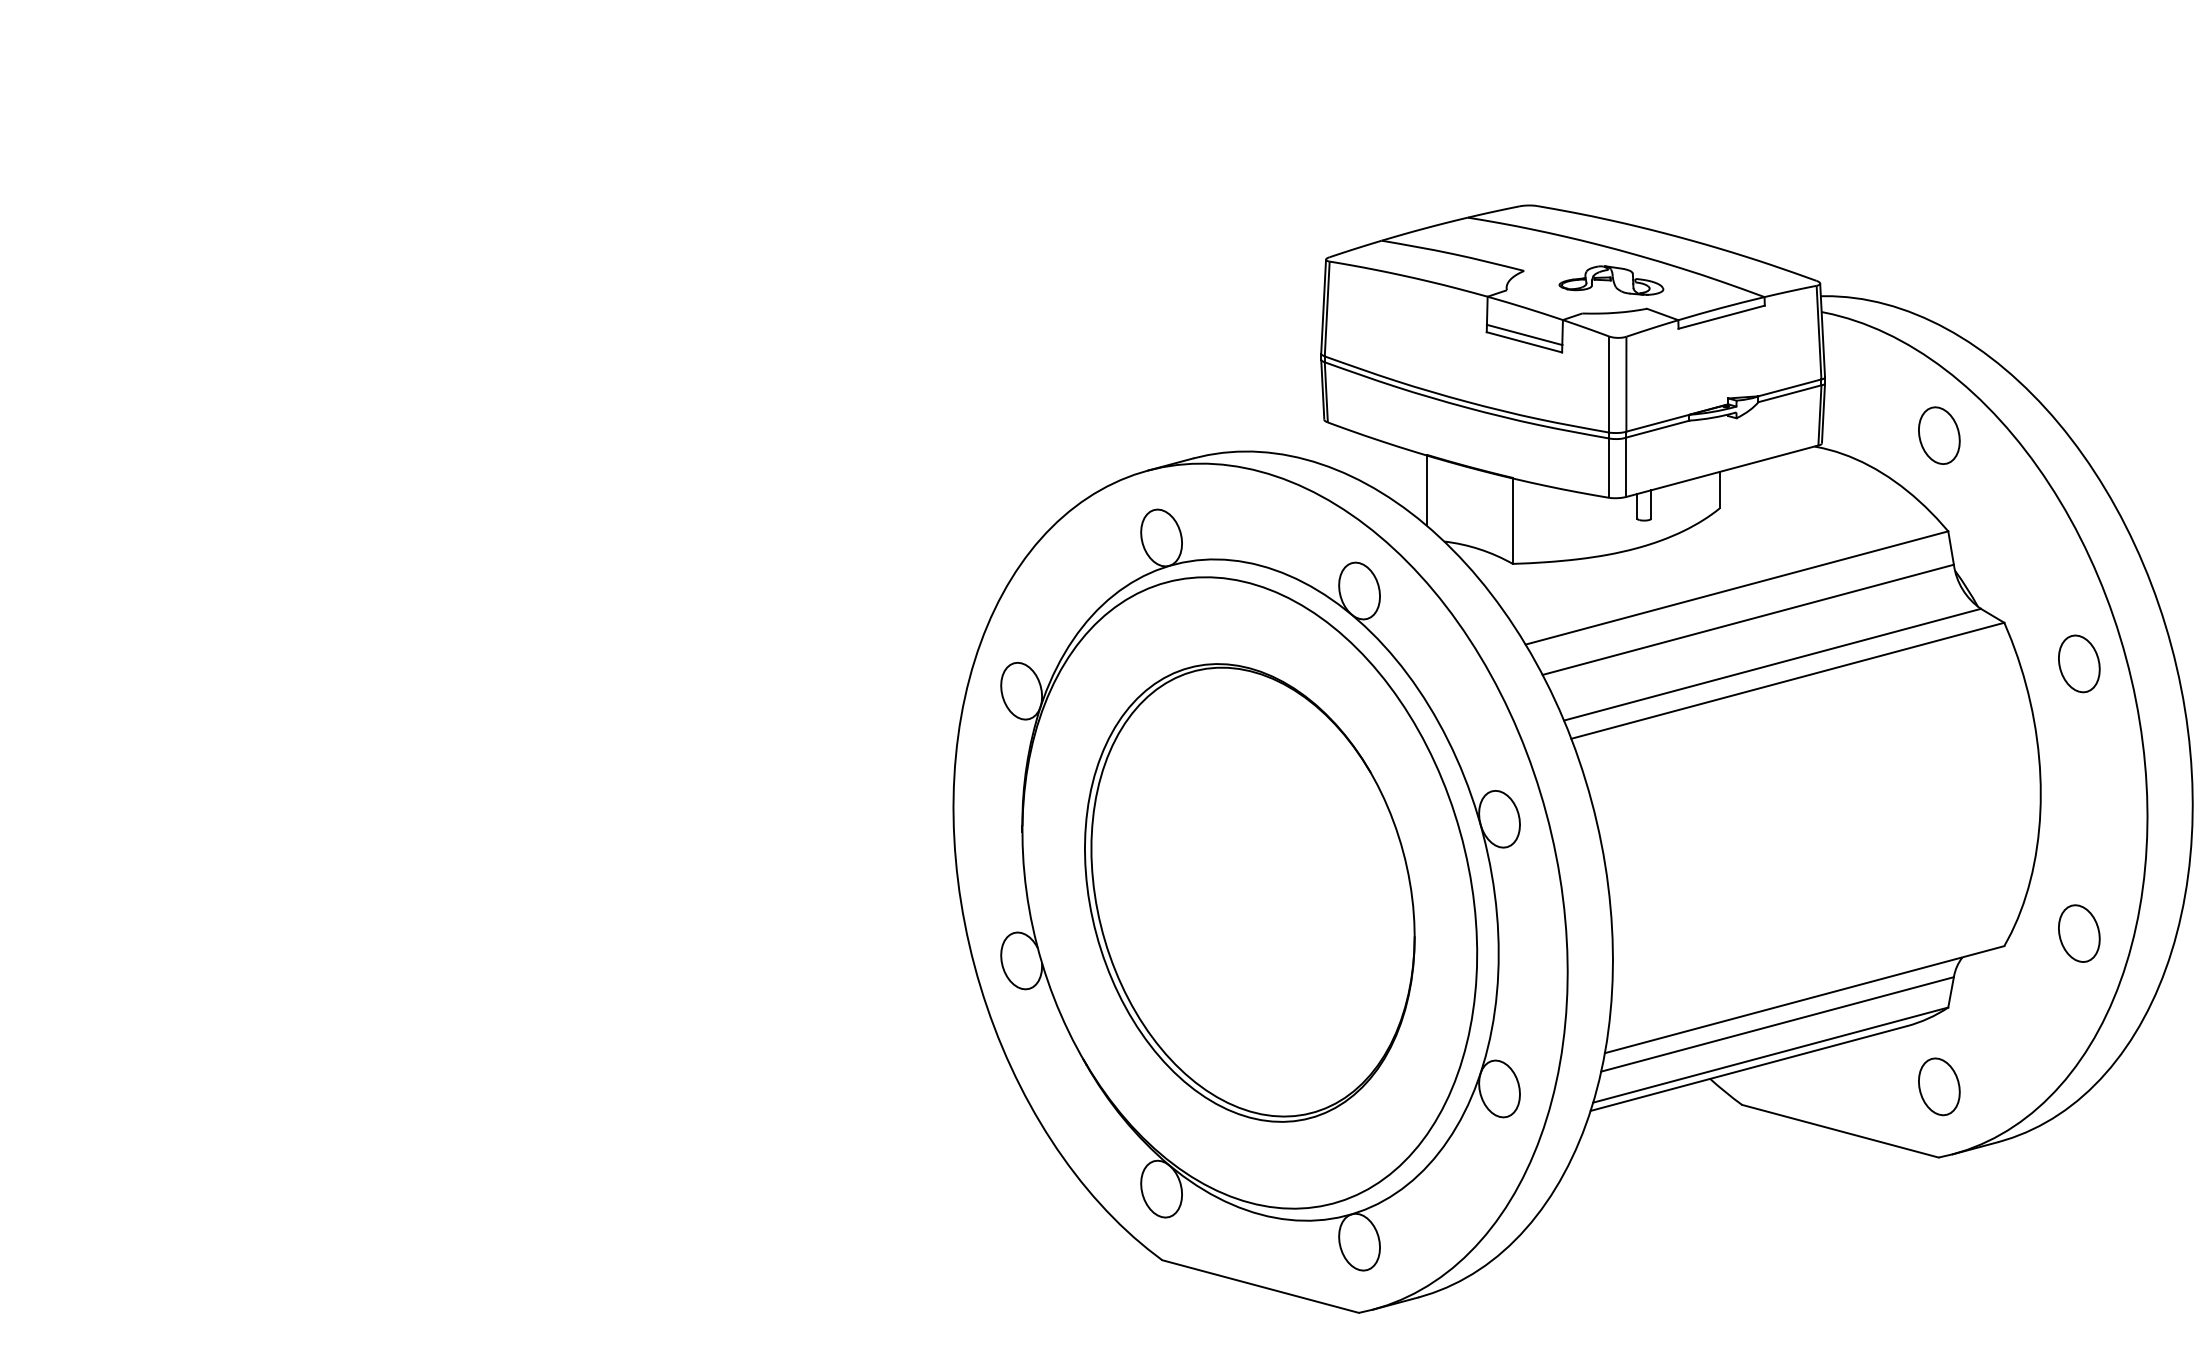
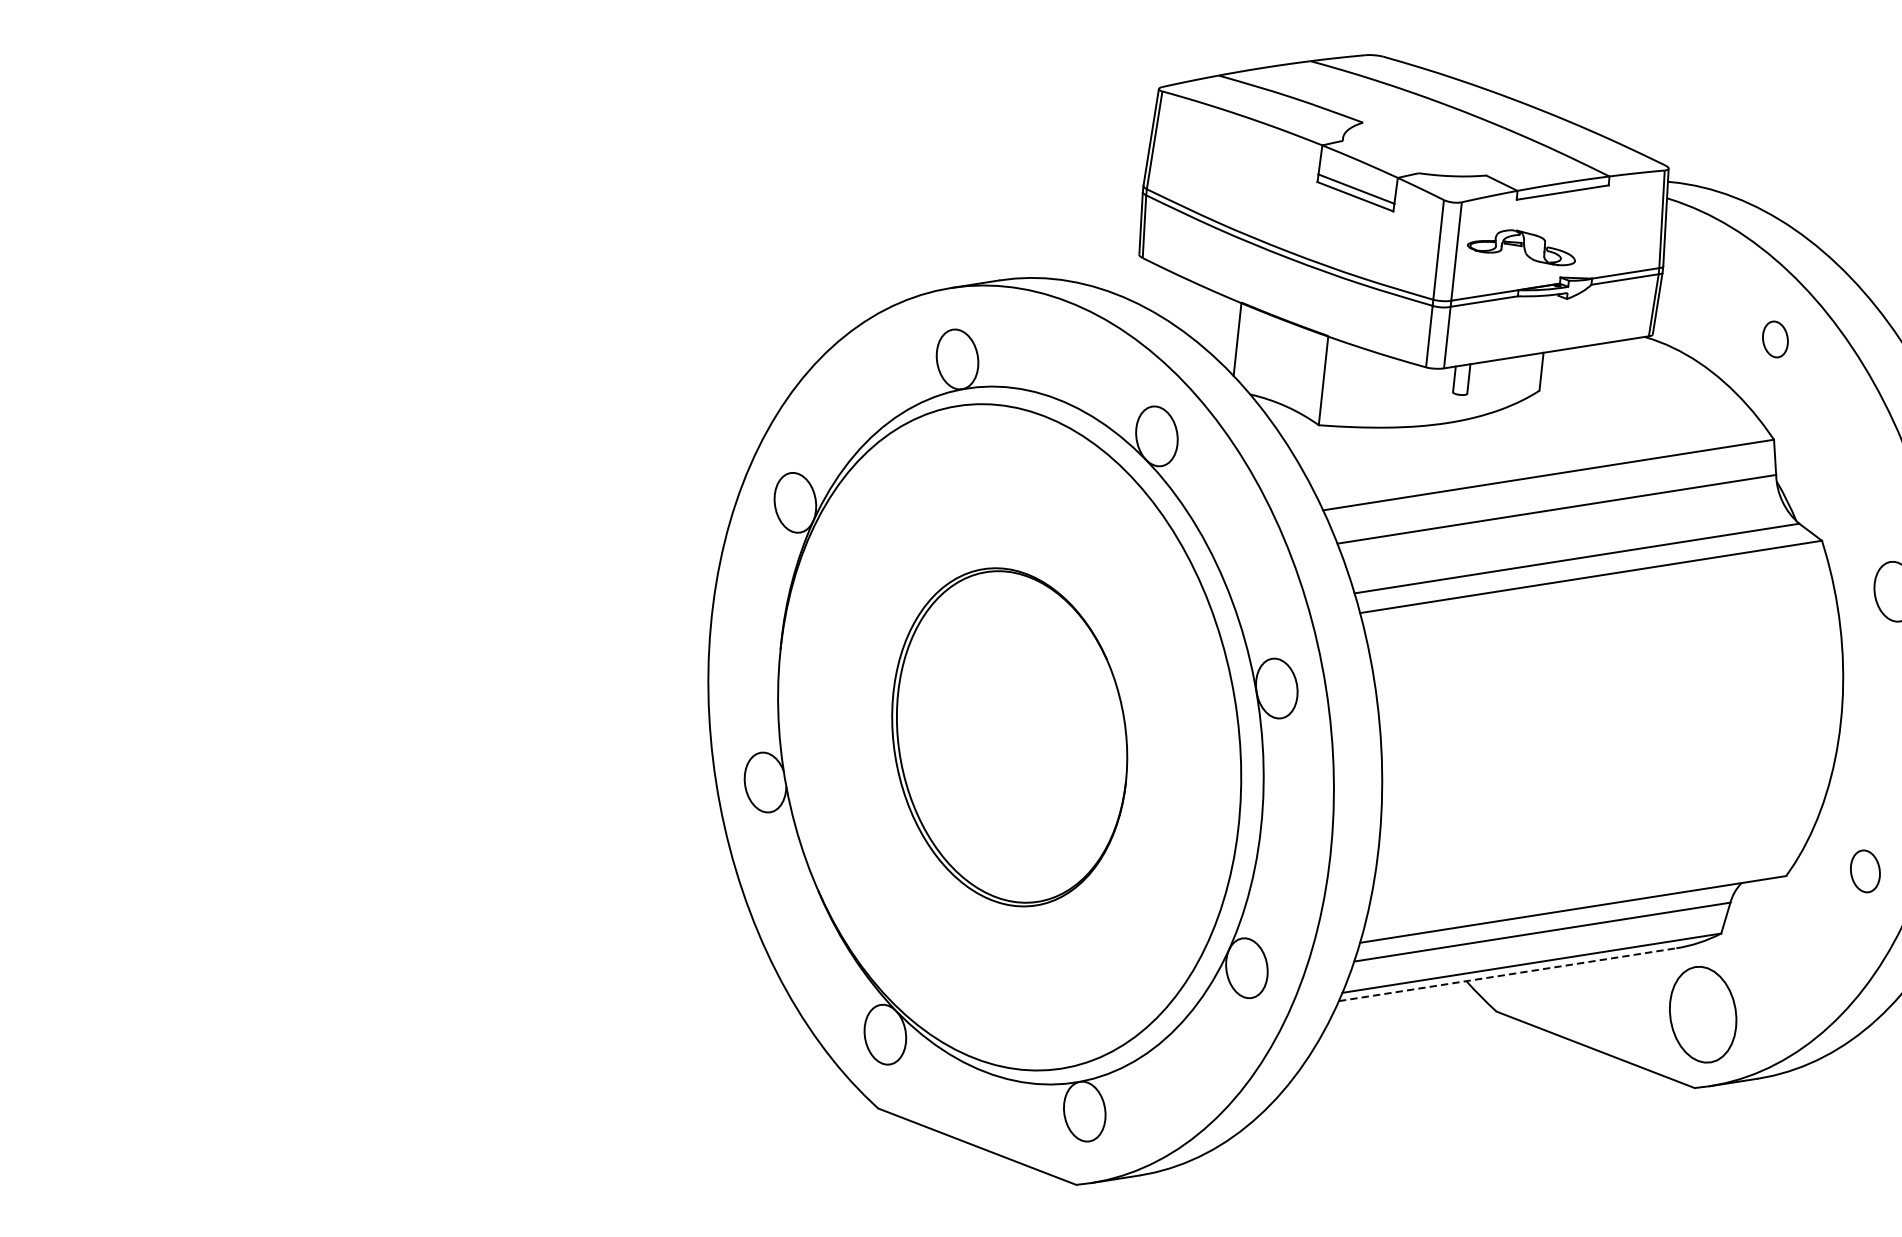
part: (1611, 280) -> (1522, 246), moved
part: (1939, 435) -> (1775, 339), size x0.6
part: (1249, 892) -> (1009, 736), size x0.7
part: (2079, 933) -> (1865, 871), size x0.7
line: (1748, 1068) -> (1507, 974), solid -> dashed
part: (1939, 1086) -> (1703, 1014), size x1.6

